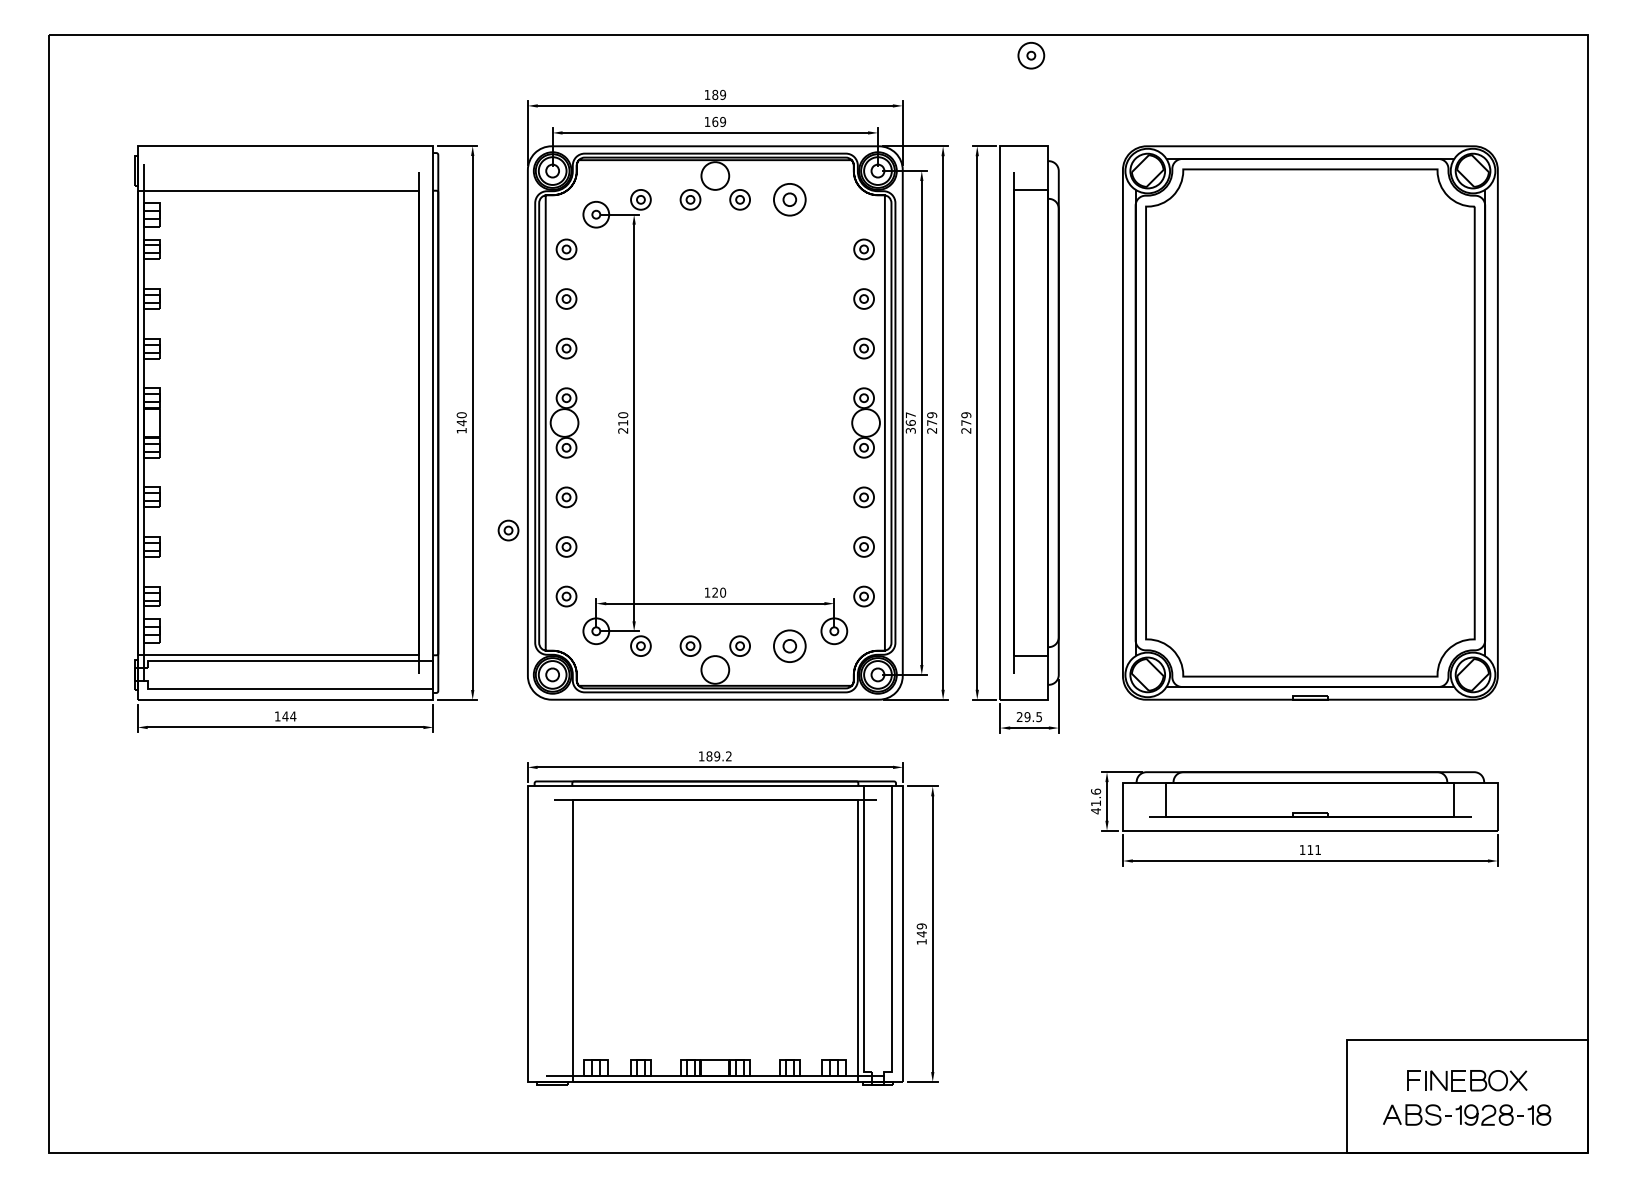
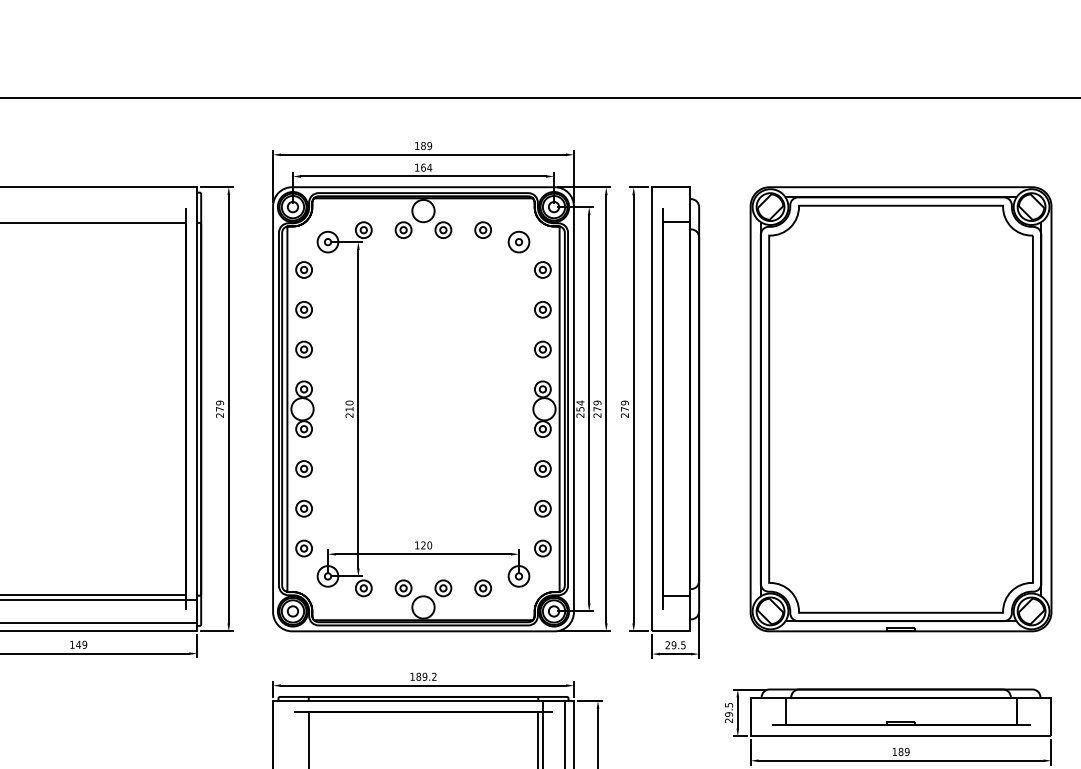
part: (1031, 55) -> (519, 241), moved
text: (722, 121) -> (429, 167), 169 -> 164
part: (789, 199) -> (483, 229), size x0.62
text: (461, 422) -> (219, 408), 140 -> 279
text: (910, 422) -> (580, 408), 367 -> 254
part: (508, 530) -> (257, 495), removed
part: (789, 645) -> (483, 587), size x0.62
text: (293, 716) -> (84, 644), 144 -> 149
text: (1096, 801) -> (729, 713), 41.6 -> 29.5
text: (1314, 850) -> (904, 752), 111 -> 189

